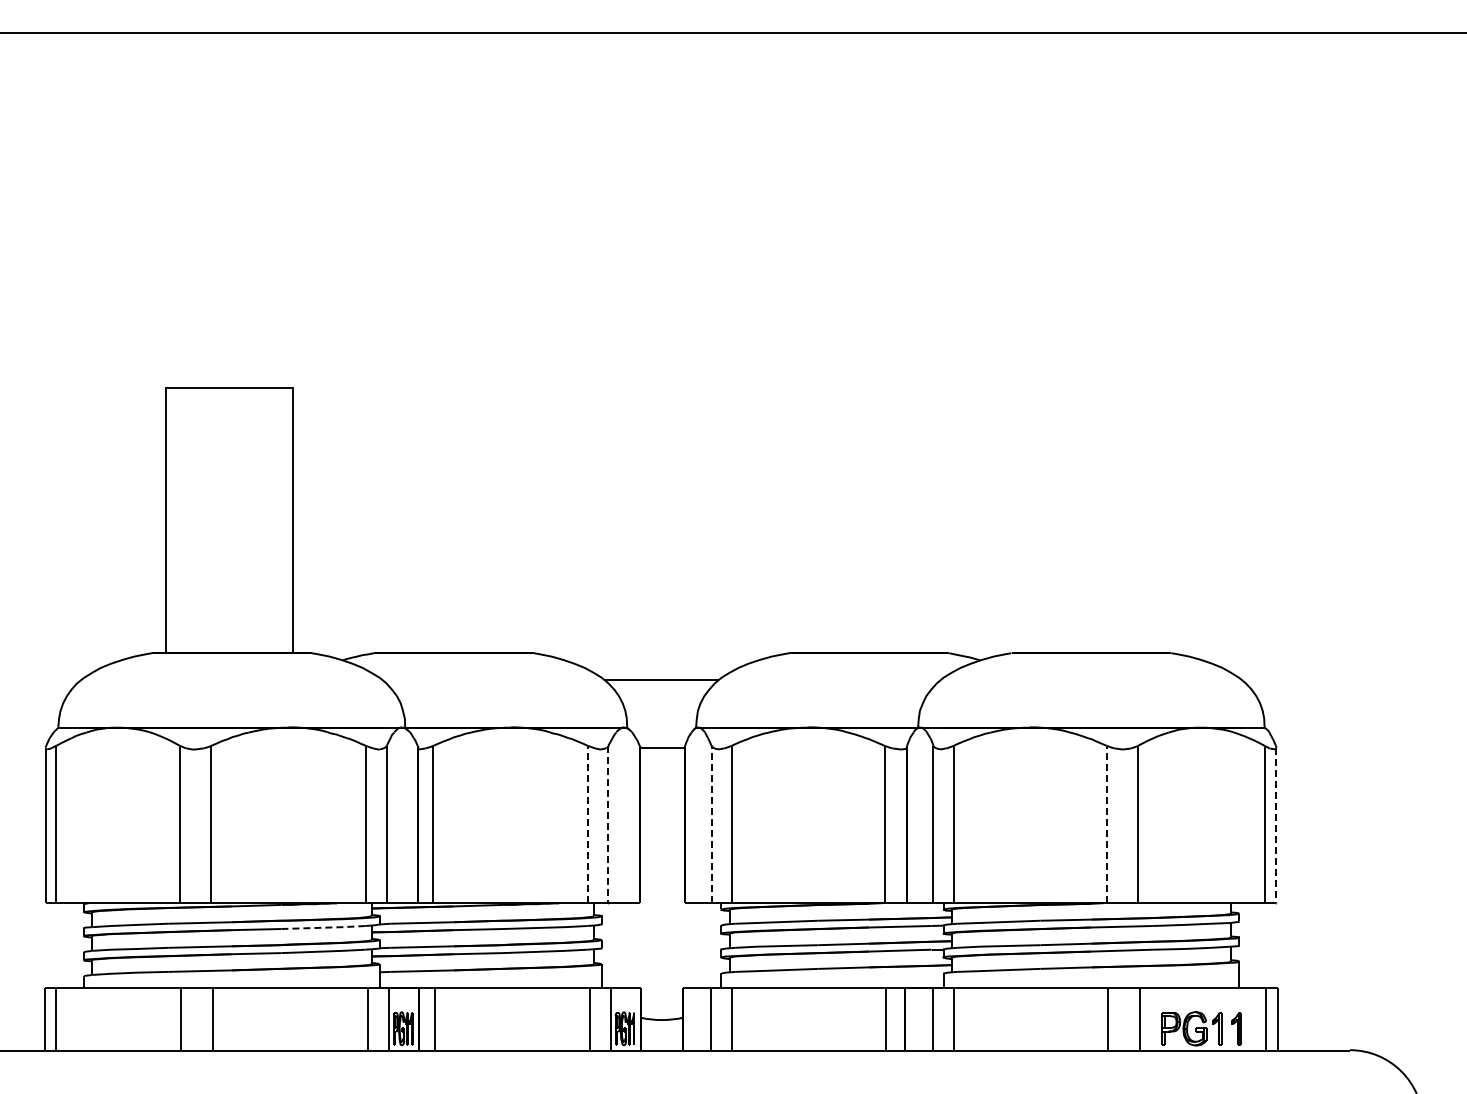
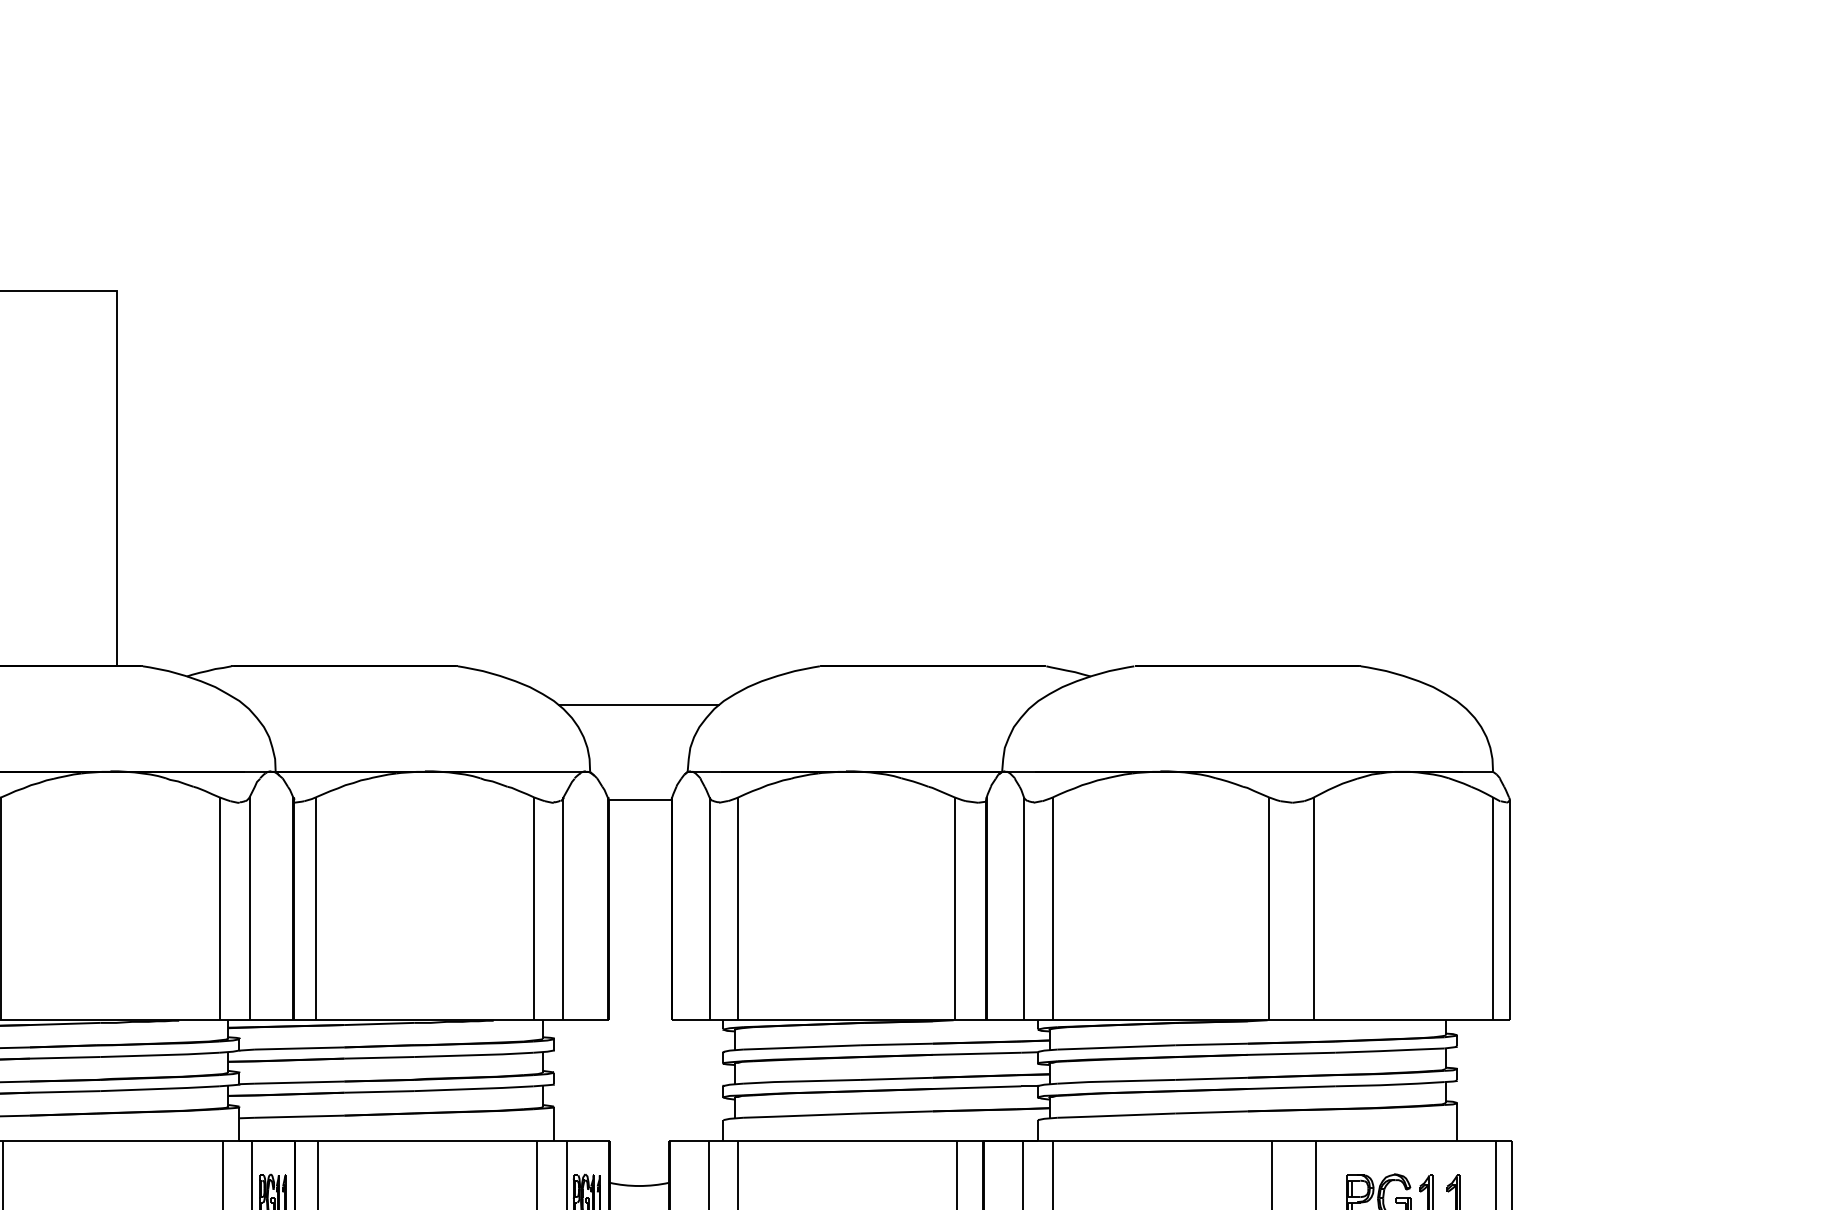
line: (587, 823) -> (533, 907), dashed -> solid
line: (711, 823) -> (709, 907), dashed -> solid
line: (1106, 823) -> (1269, 907), dashed -> solid
line: (608, 825) -> (563, 910), dashed -> solid
line: (1276, 826) -> (1509, 911), dashed -> solid
line: (324, 927) -> (161, 1054), dashed -> solid

